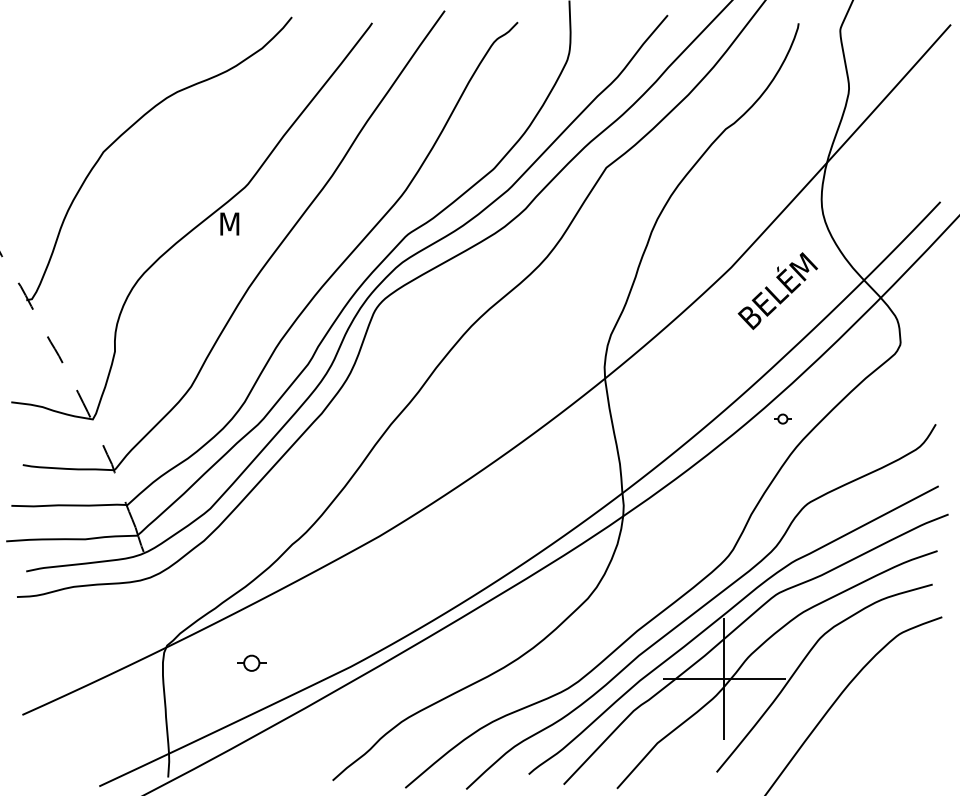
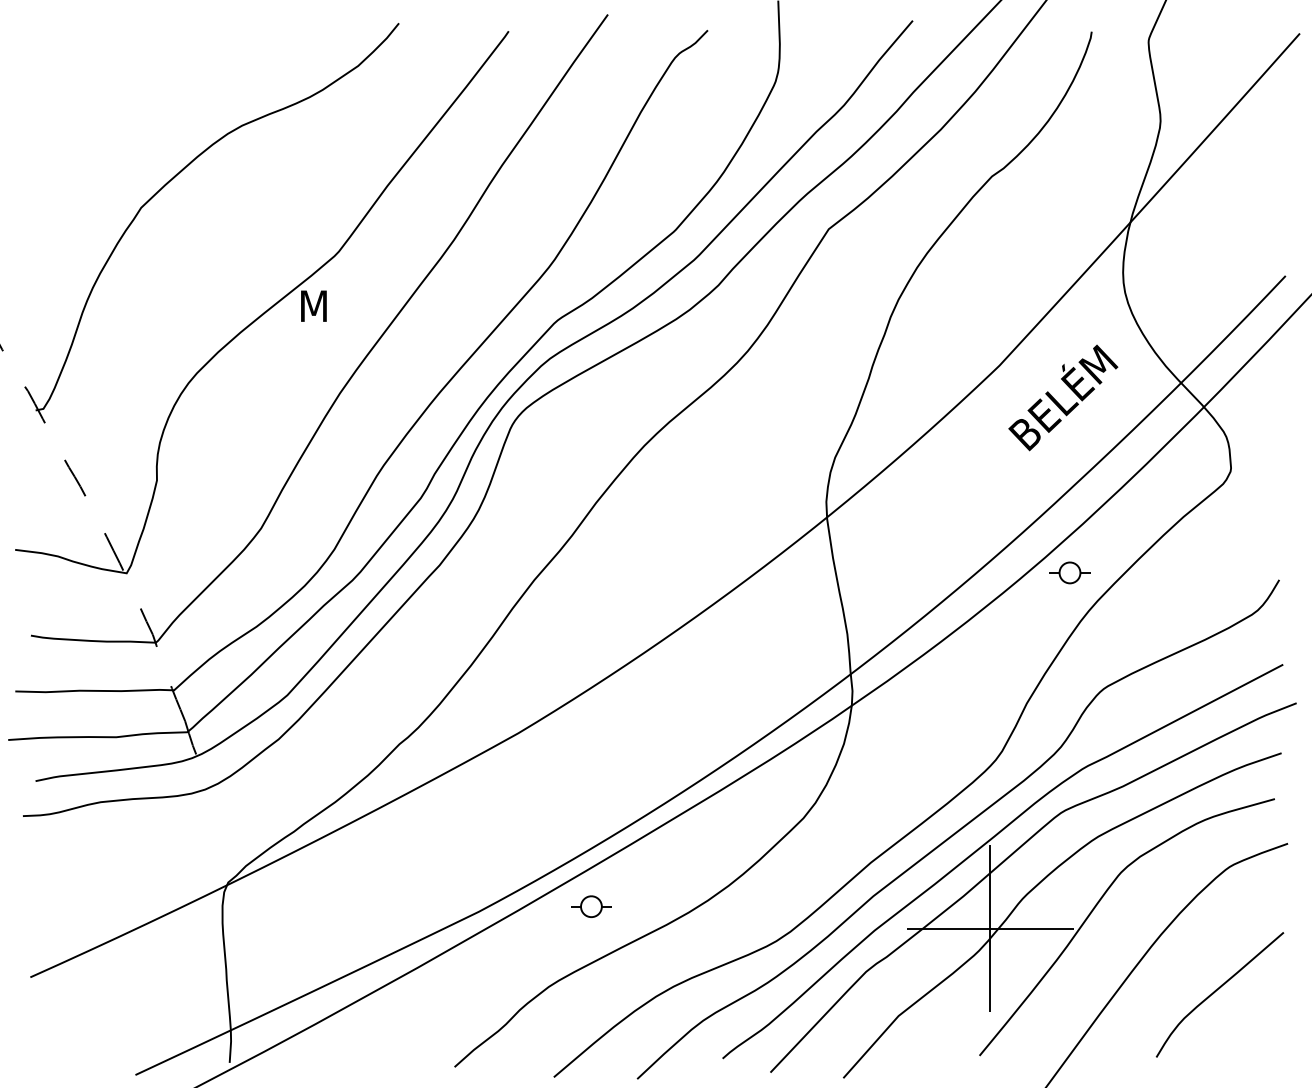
part: (782, 418) -> (1069, 572), size x1.67
part: (251, 662) -> (591, 905), moved
curve: (890, 725) -> (1217, 991), added

